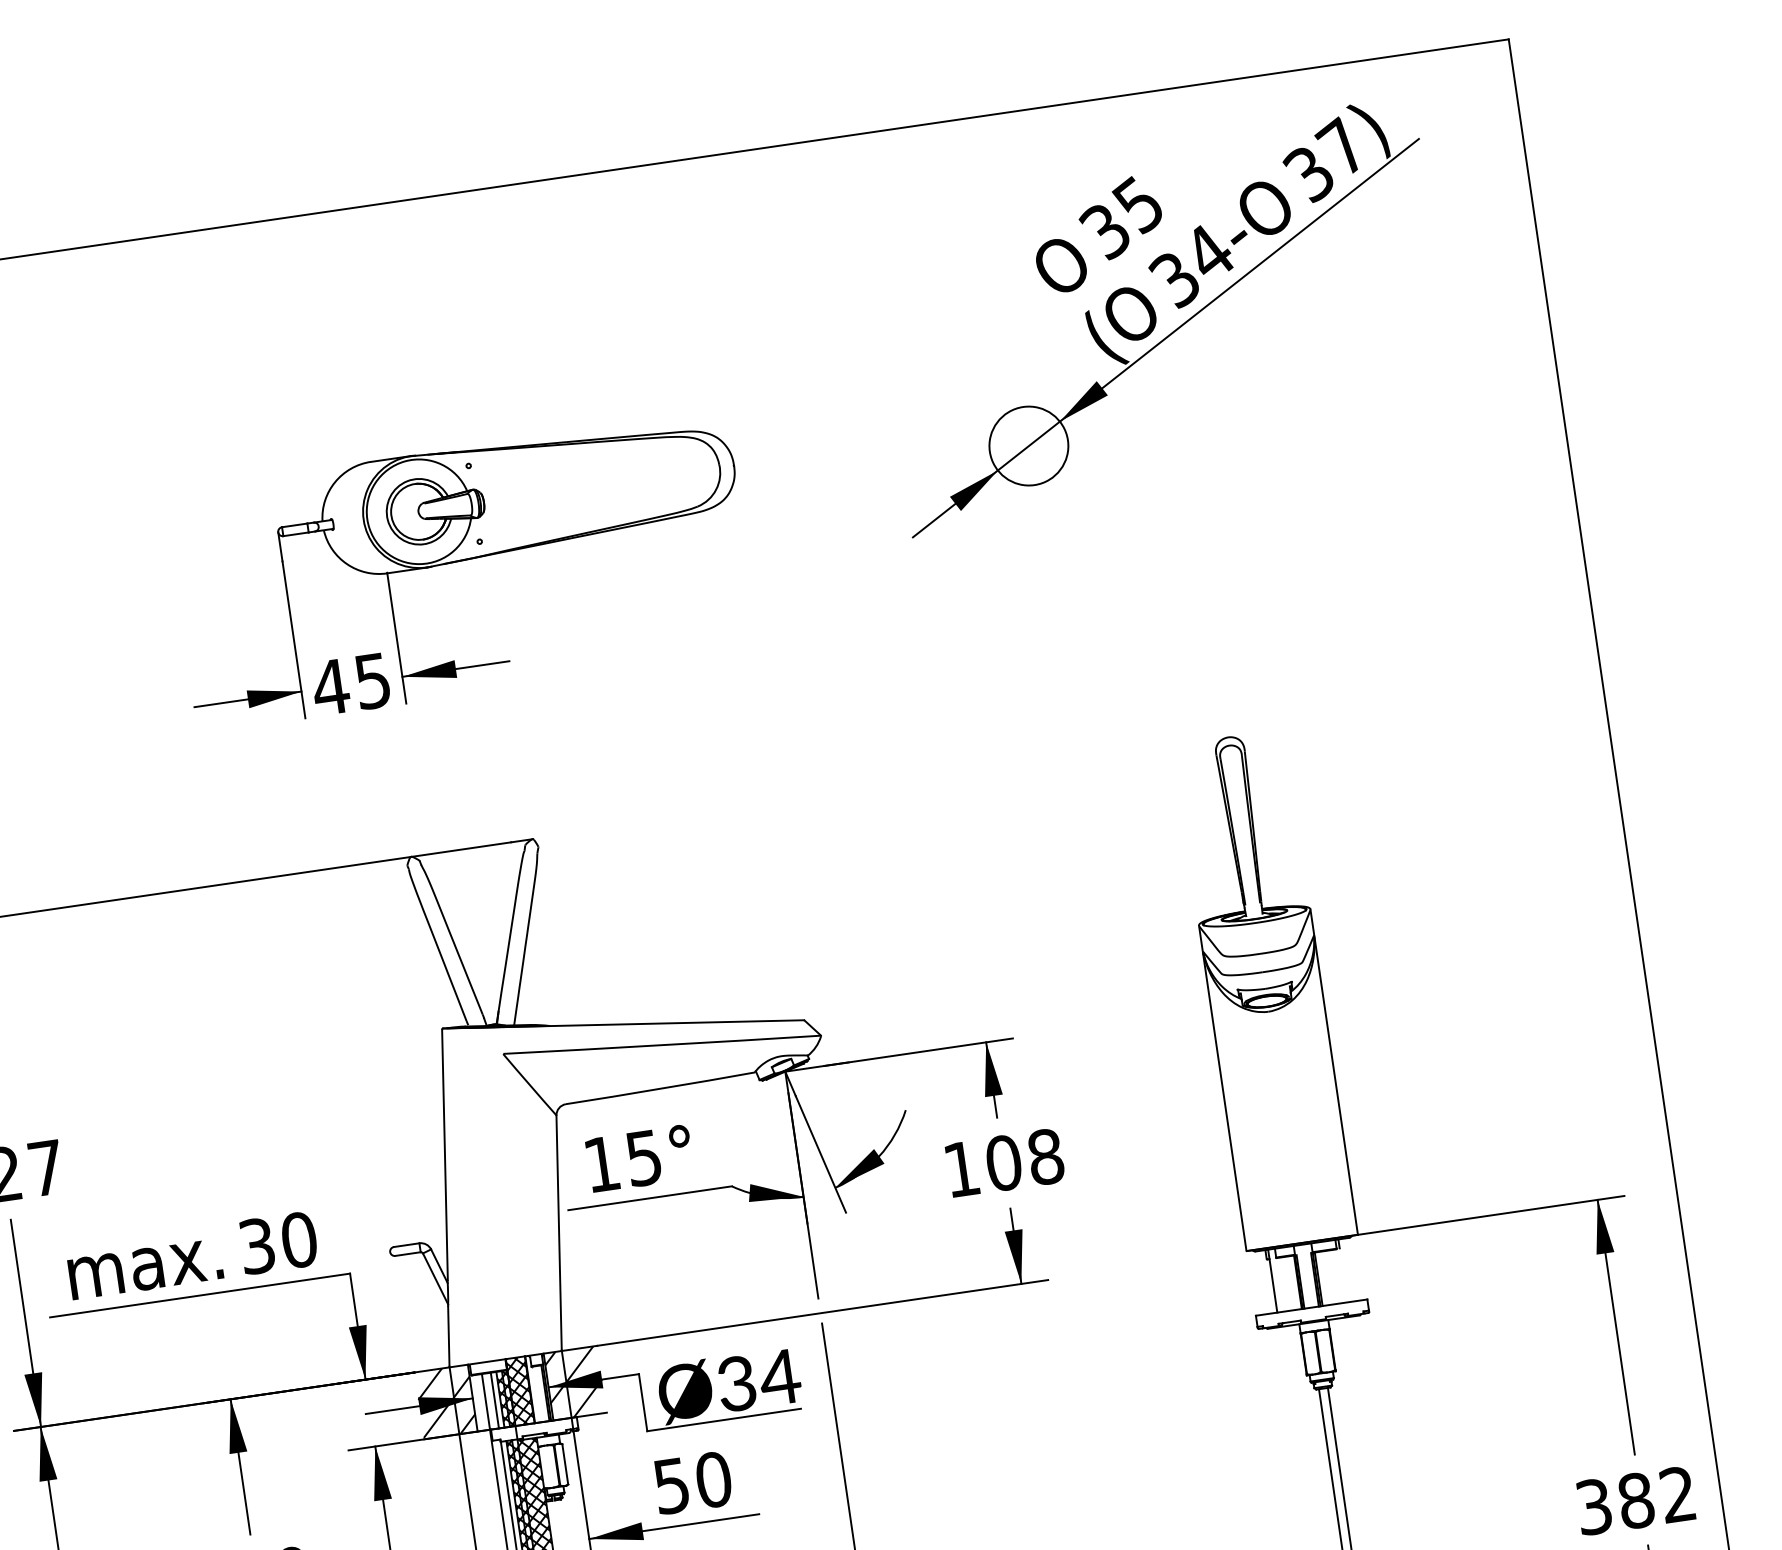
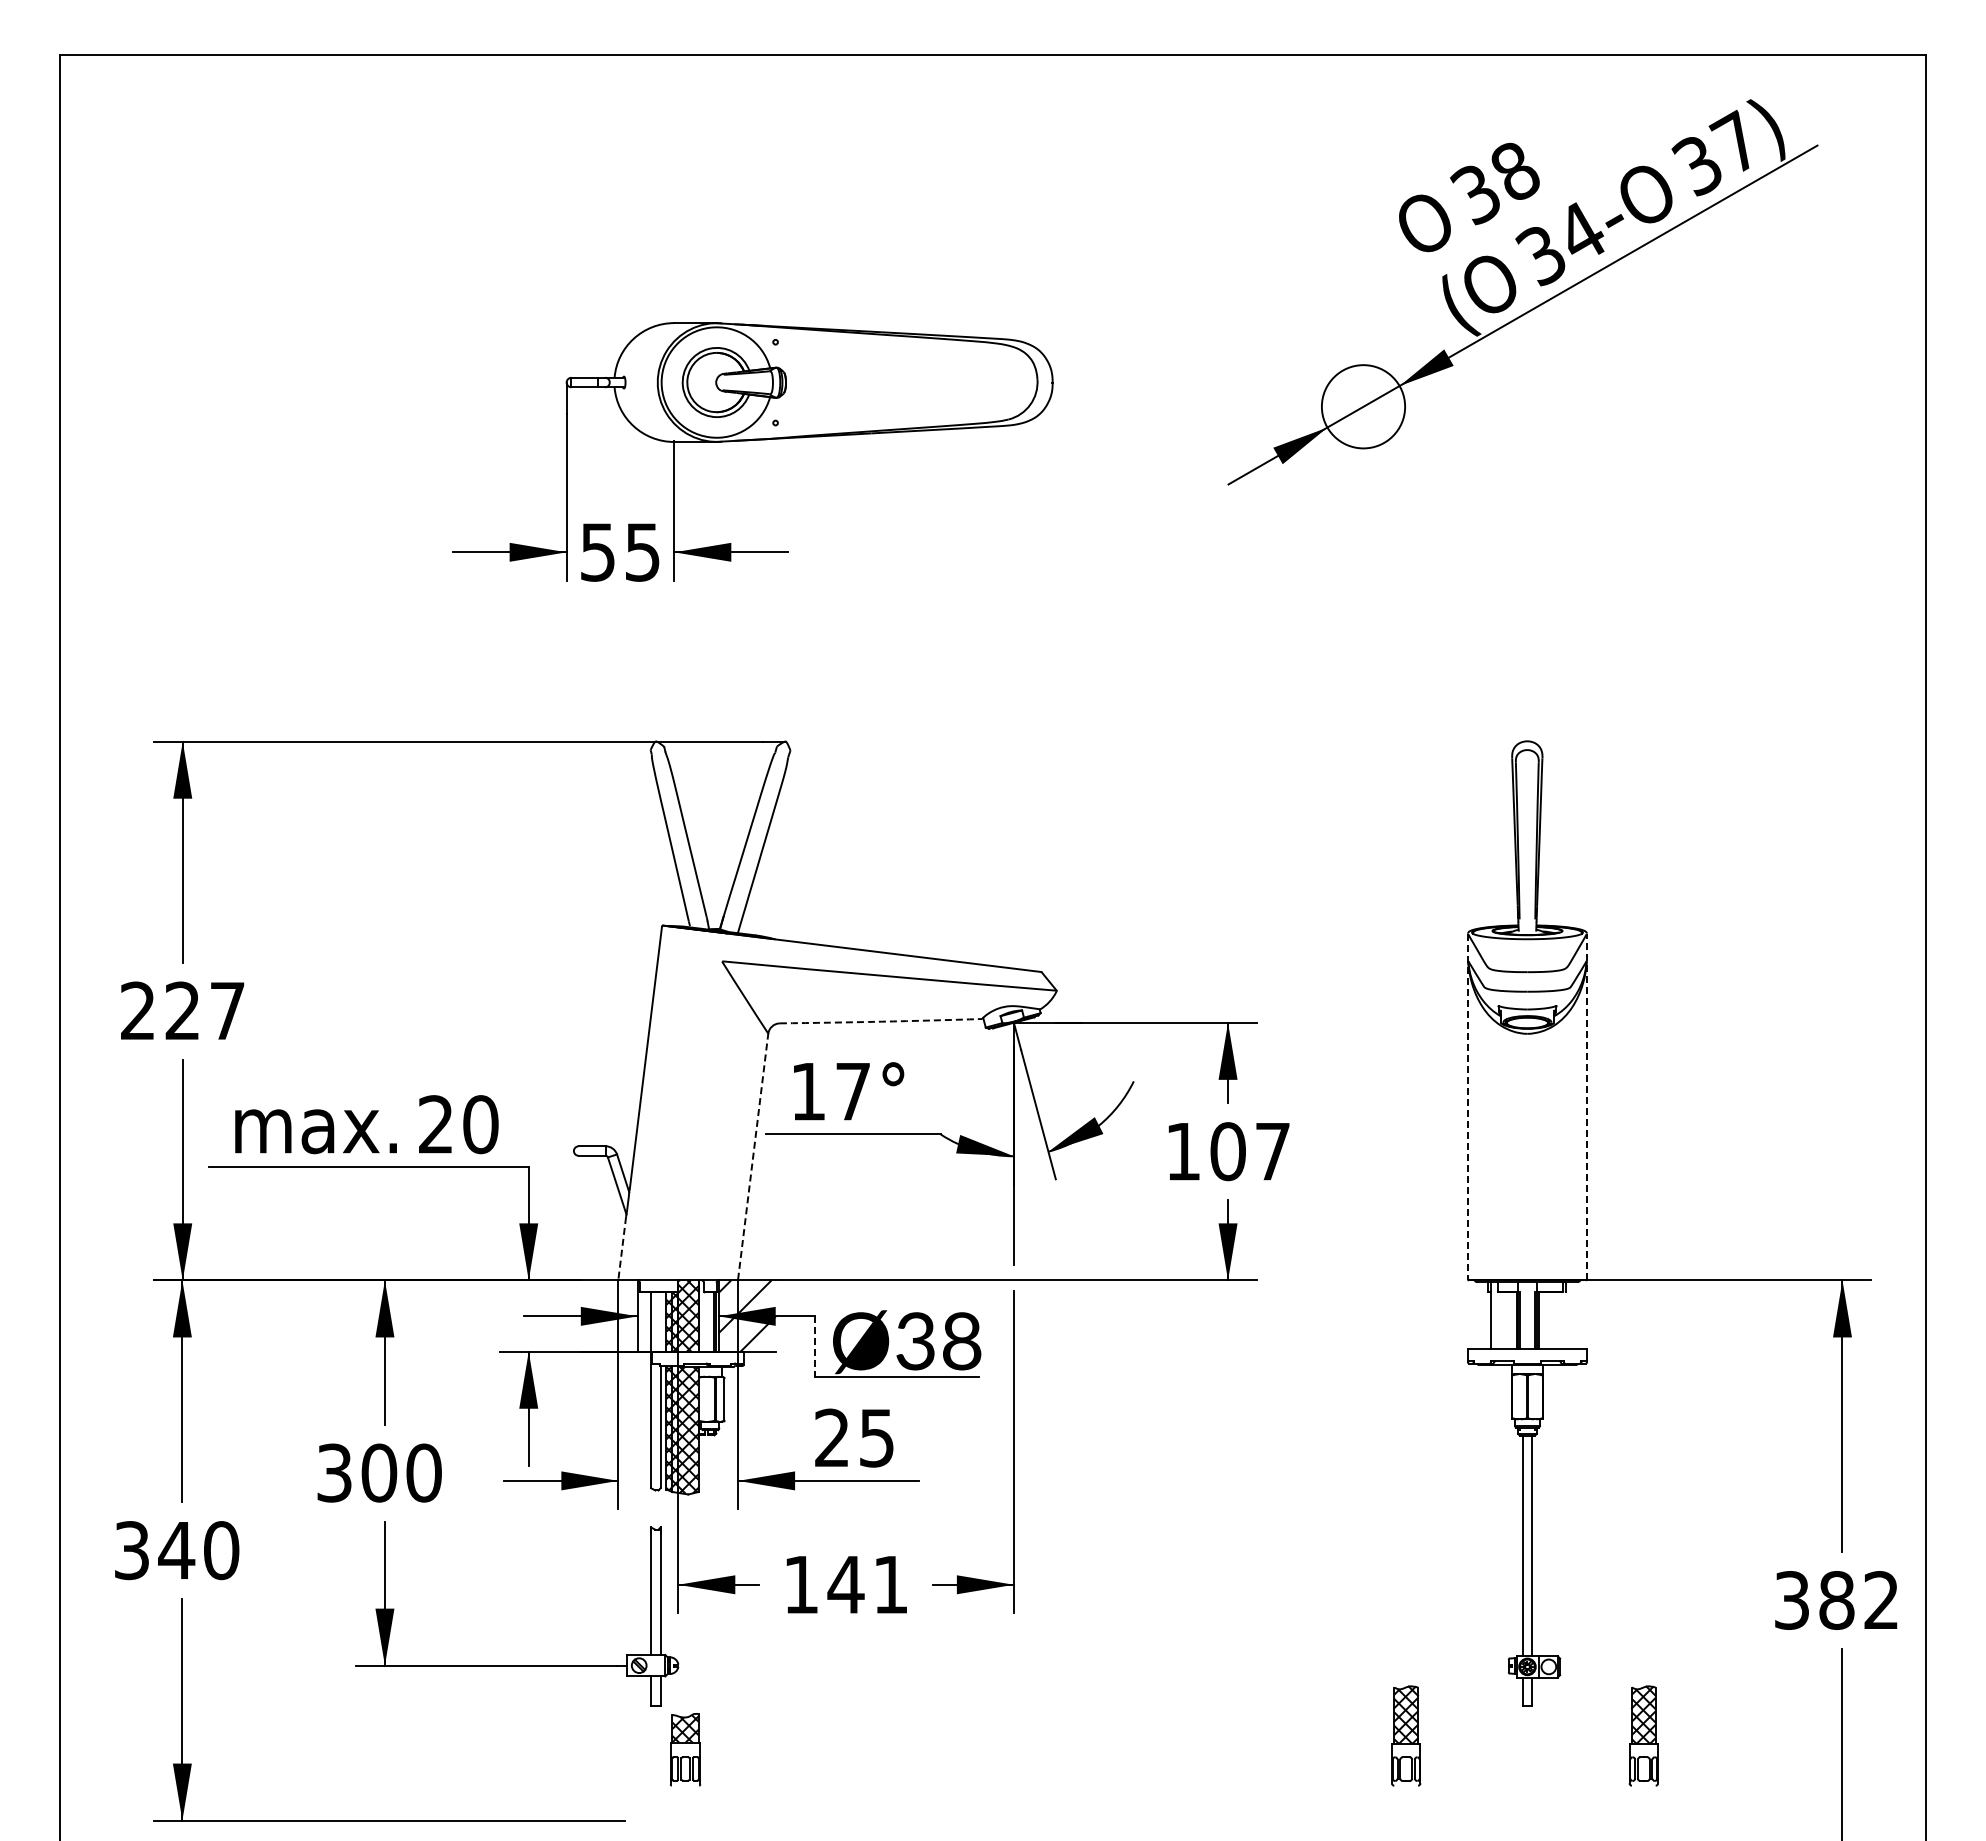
text: (1137, 204) -> (1513, 171), 35 -> 38
text: (330, 687) -> (597, 552), 45 -> 55
line: (1333, 1071) -> (1586, 1106), solid -> dashed
arc: (660, 1088) -> (881, 1021), solid -> dashed
line: (1223, 1088) -> (1468, 1107), solid -> dashed
text: (1045, 1156) -> (1272, 1151), 108 -> 107
text: (643, 1159) -> (852, 1092), 15° -> 17°
line: (559, 1232) -> (753, 1156), solid -> dashed
text: (256, 1246) -> (435, 1124), 30 -> 20
line: (449, 1336) -> (622, 1248), solid -> dashed
text: (779, 1377) -> (961, 1341), Ø34 -> Ø38
line: (494, 1400) -> (660, 1321), removed
hatch: (445, 1401) -> (608, 1315), removed
line: (643, 1403) -> (815, 1347), solid -> dashed
text: (692, 1482) -> (854, 1437), 50 -> 25

